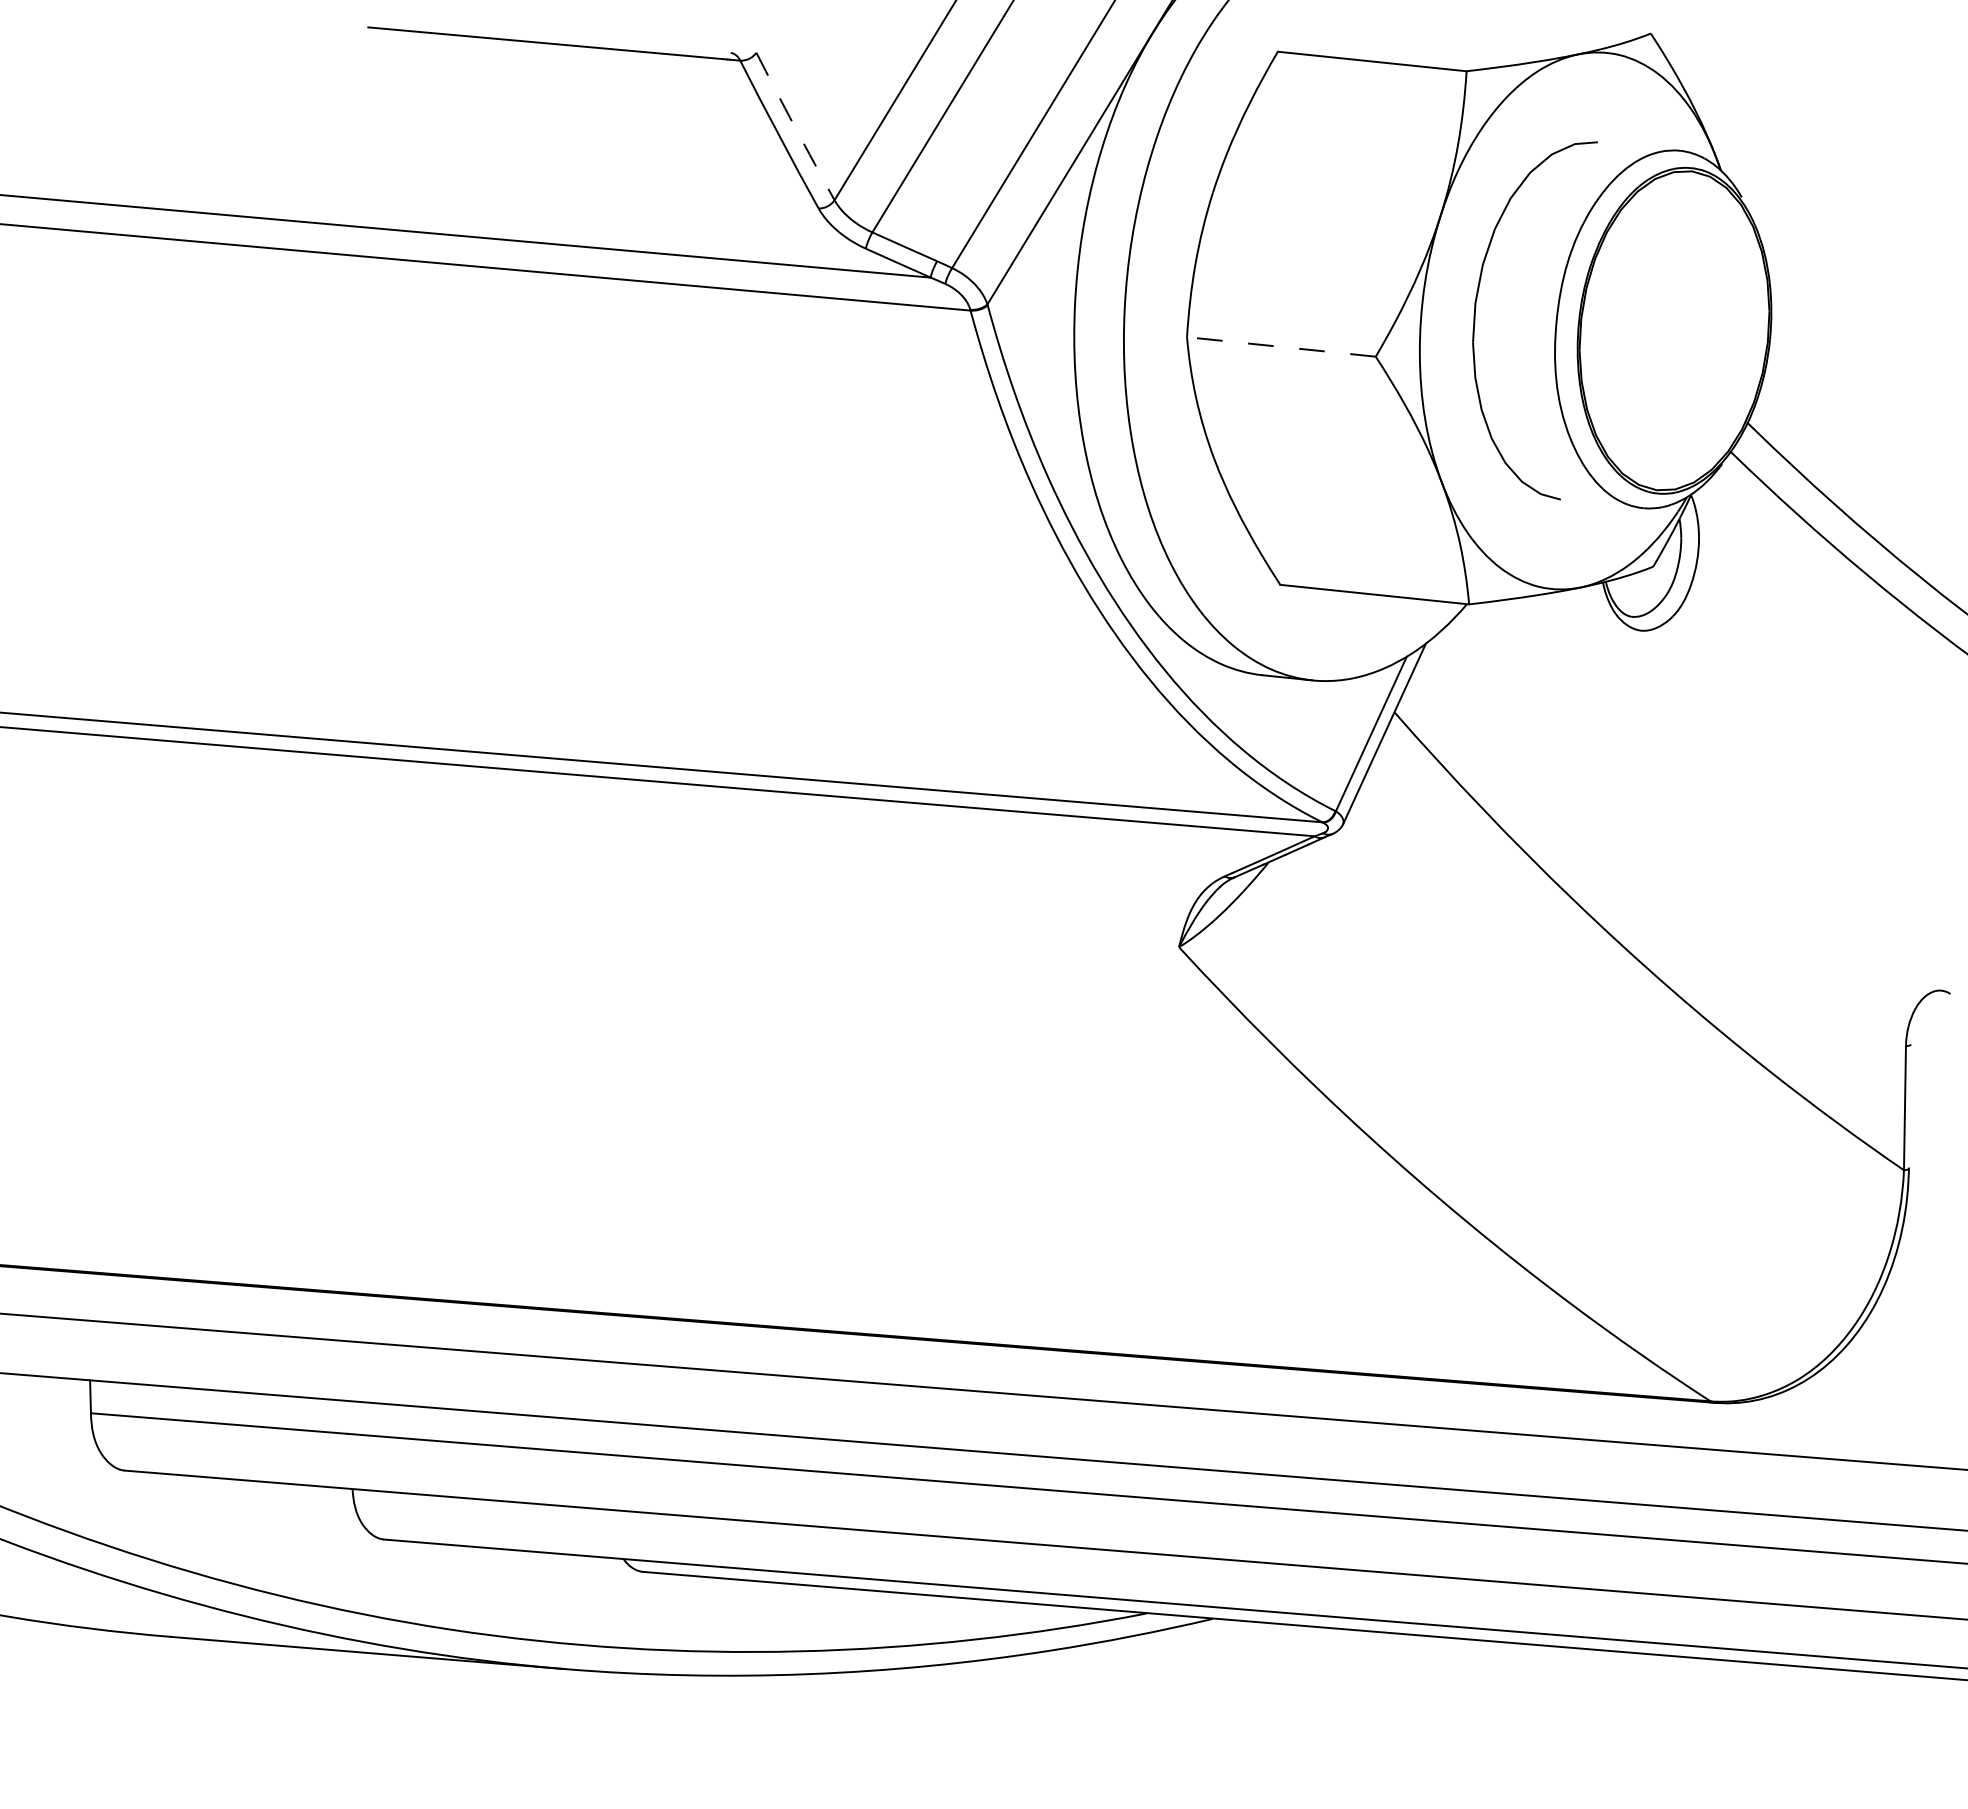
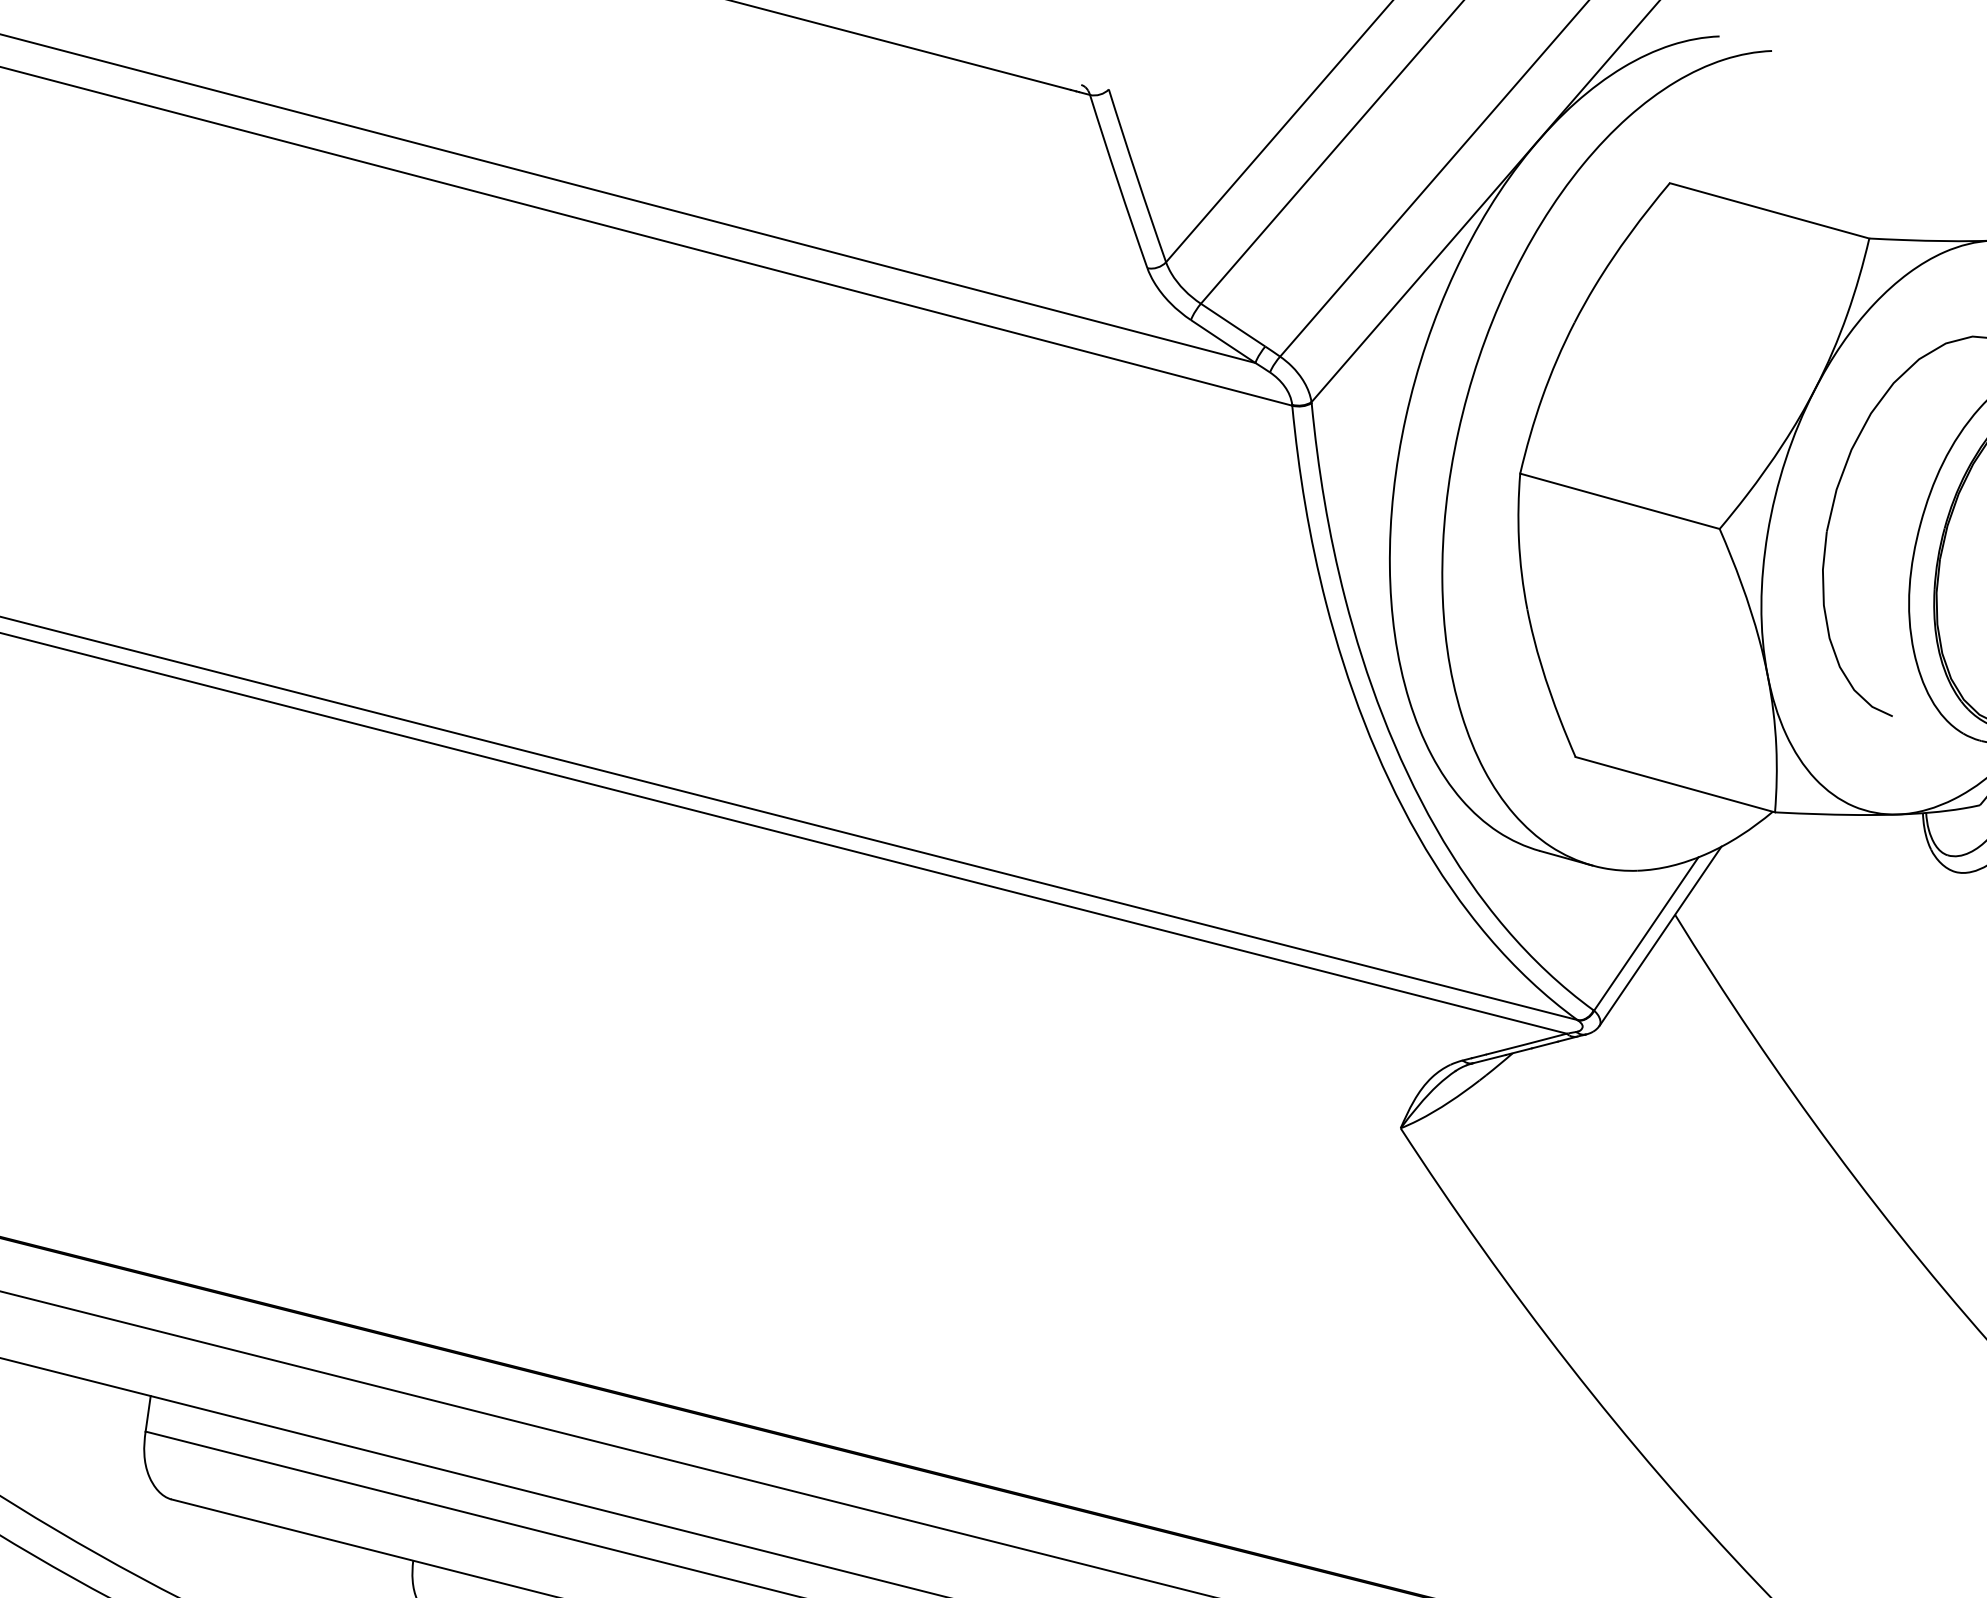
arc: (794, 126) -> (1136, 175), dashed -> solid
line: (1281, 346) -> (1620, 500), dashed -> solid

